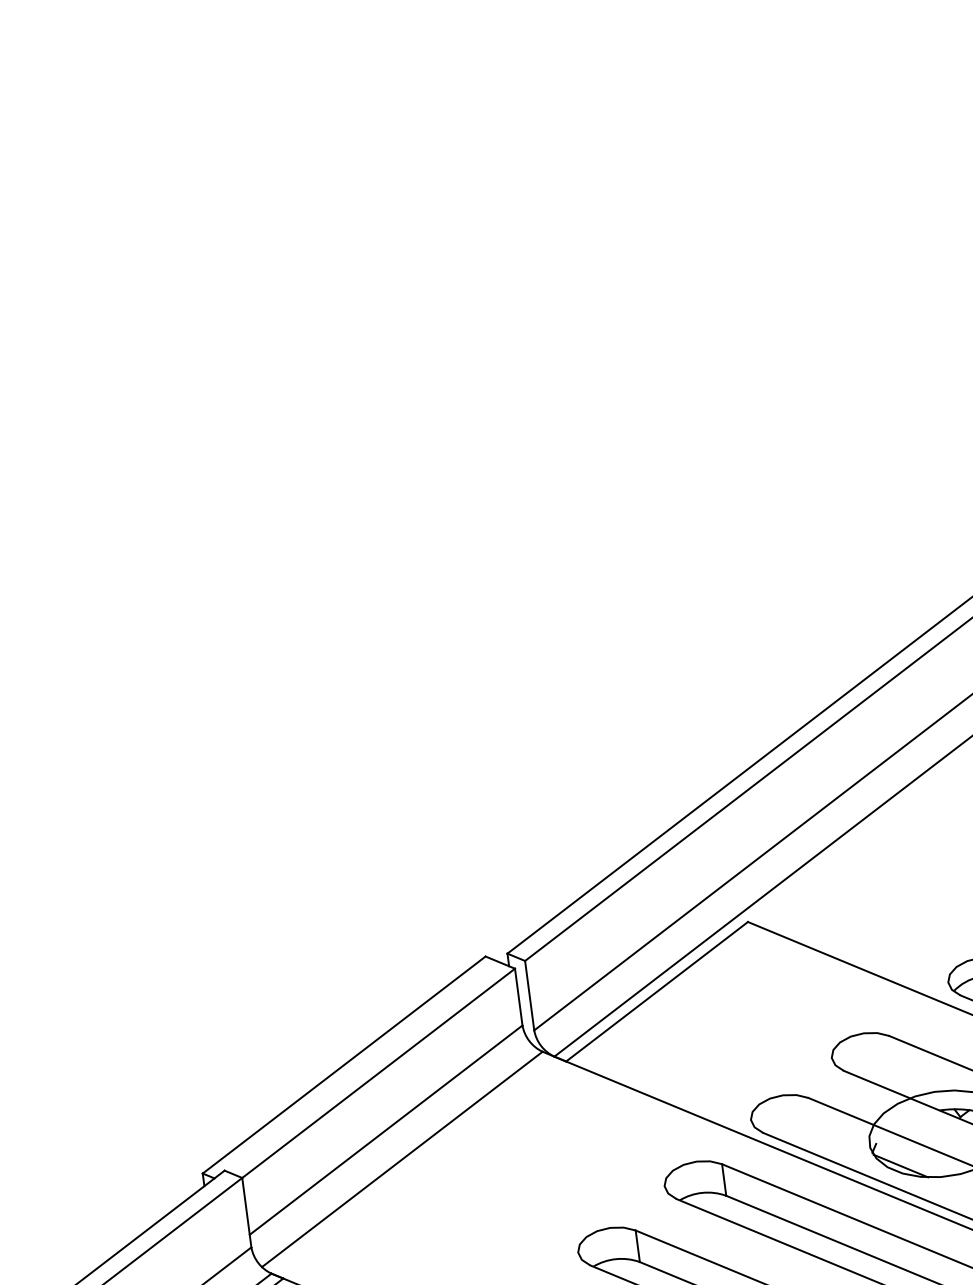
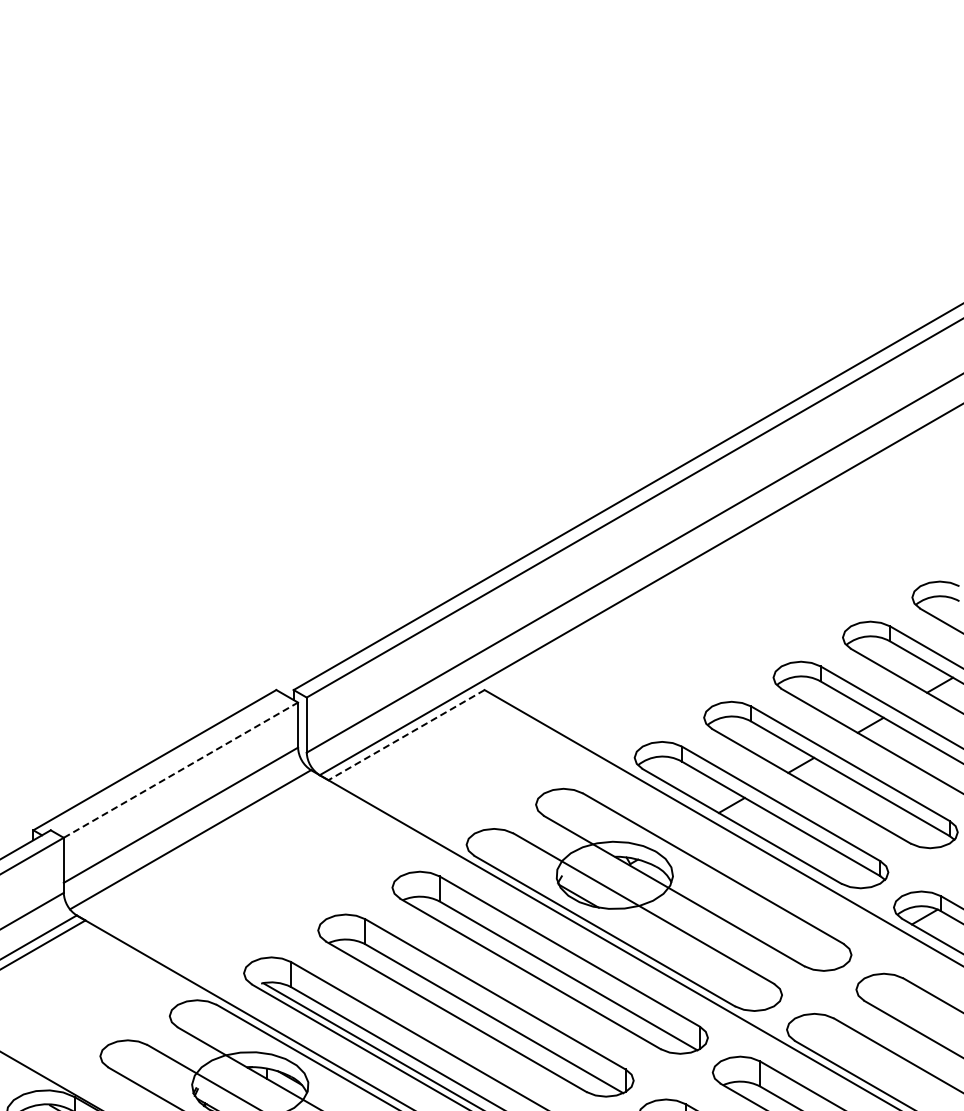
line: (657, 992) -> (406, 735), solid -> dashed
line: (379, 1072) -> (181, 769), solid -> dashed

